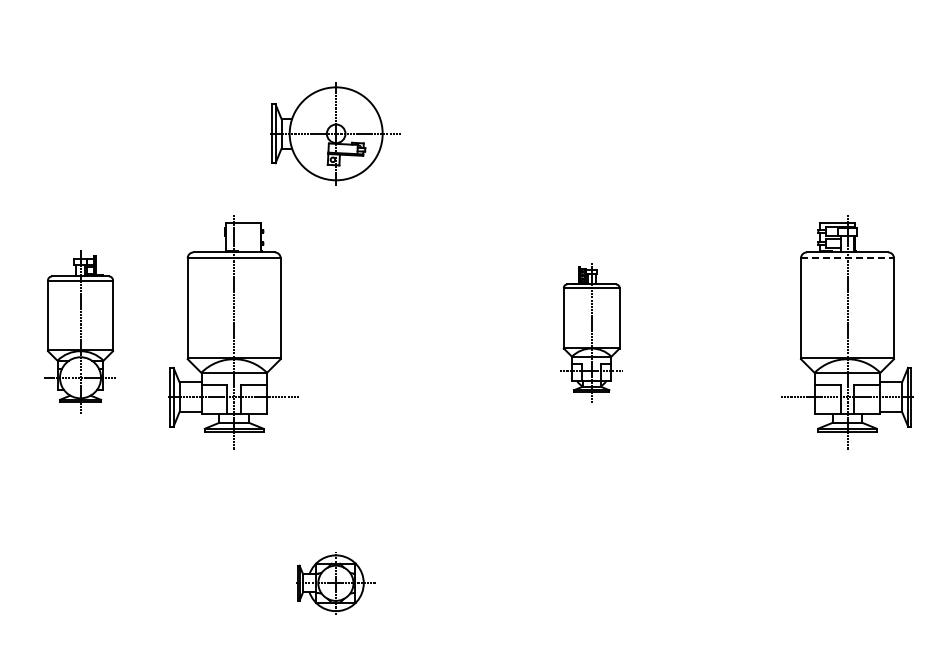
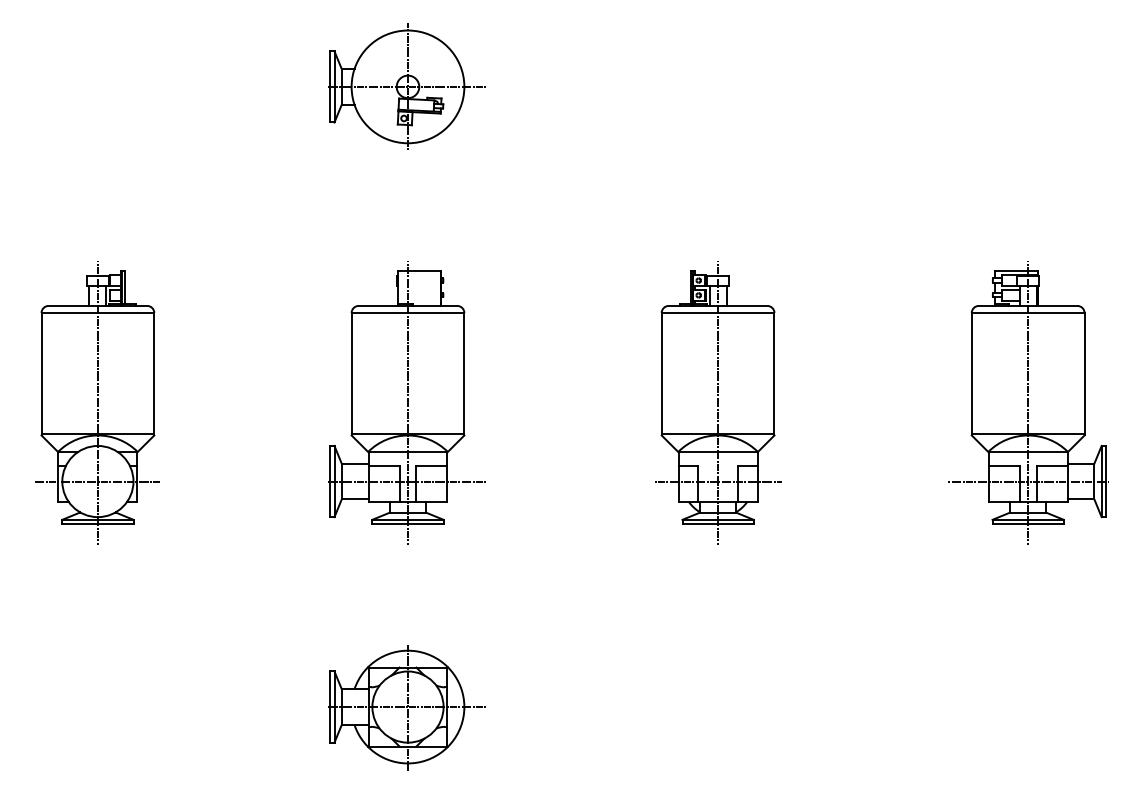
part: (335, 133) -> (407, 86), moved
line: (848, 258) -> (1029, 313), dashed -> solid
part: (80, 332) -> (97, 403), size x1.43
part: (233, 332) -> (407, 403), moved
part: (591, 332) -> (717, 403), size x1.67
part: (335, 583) -> (407, 707), size x1.67

